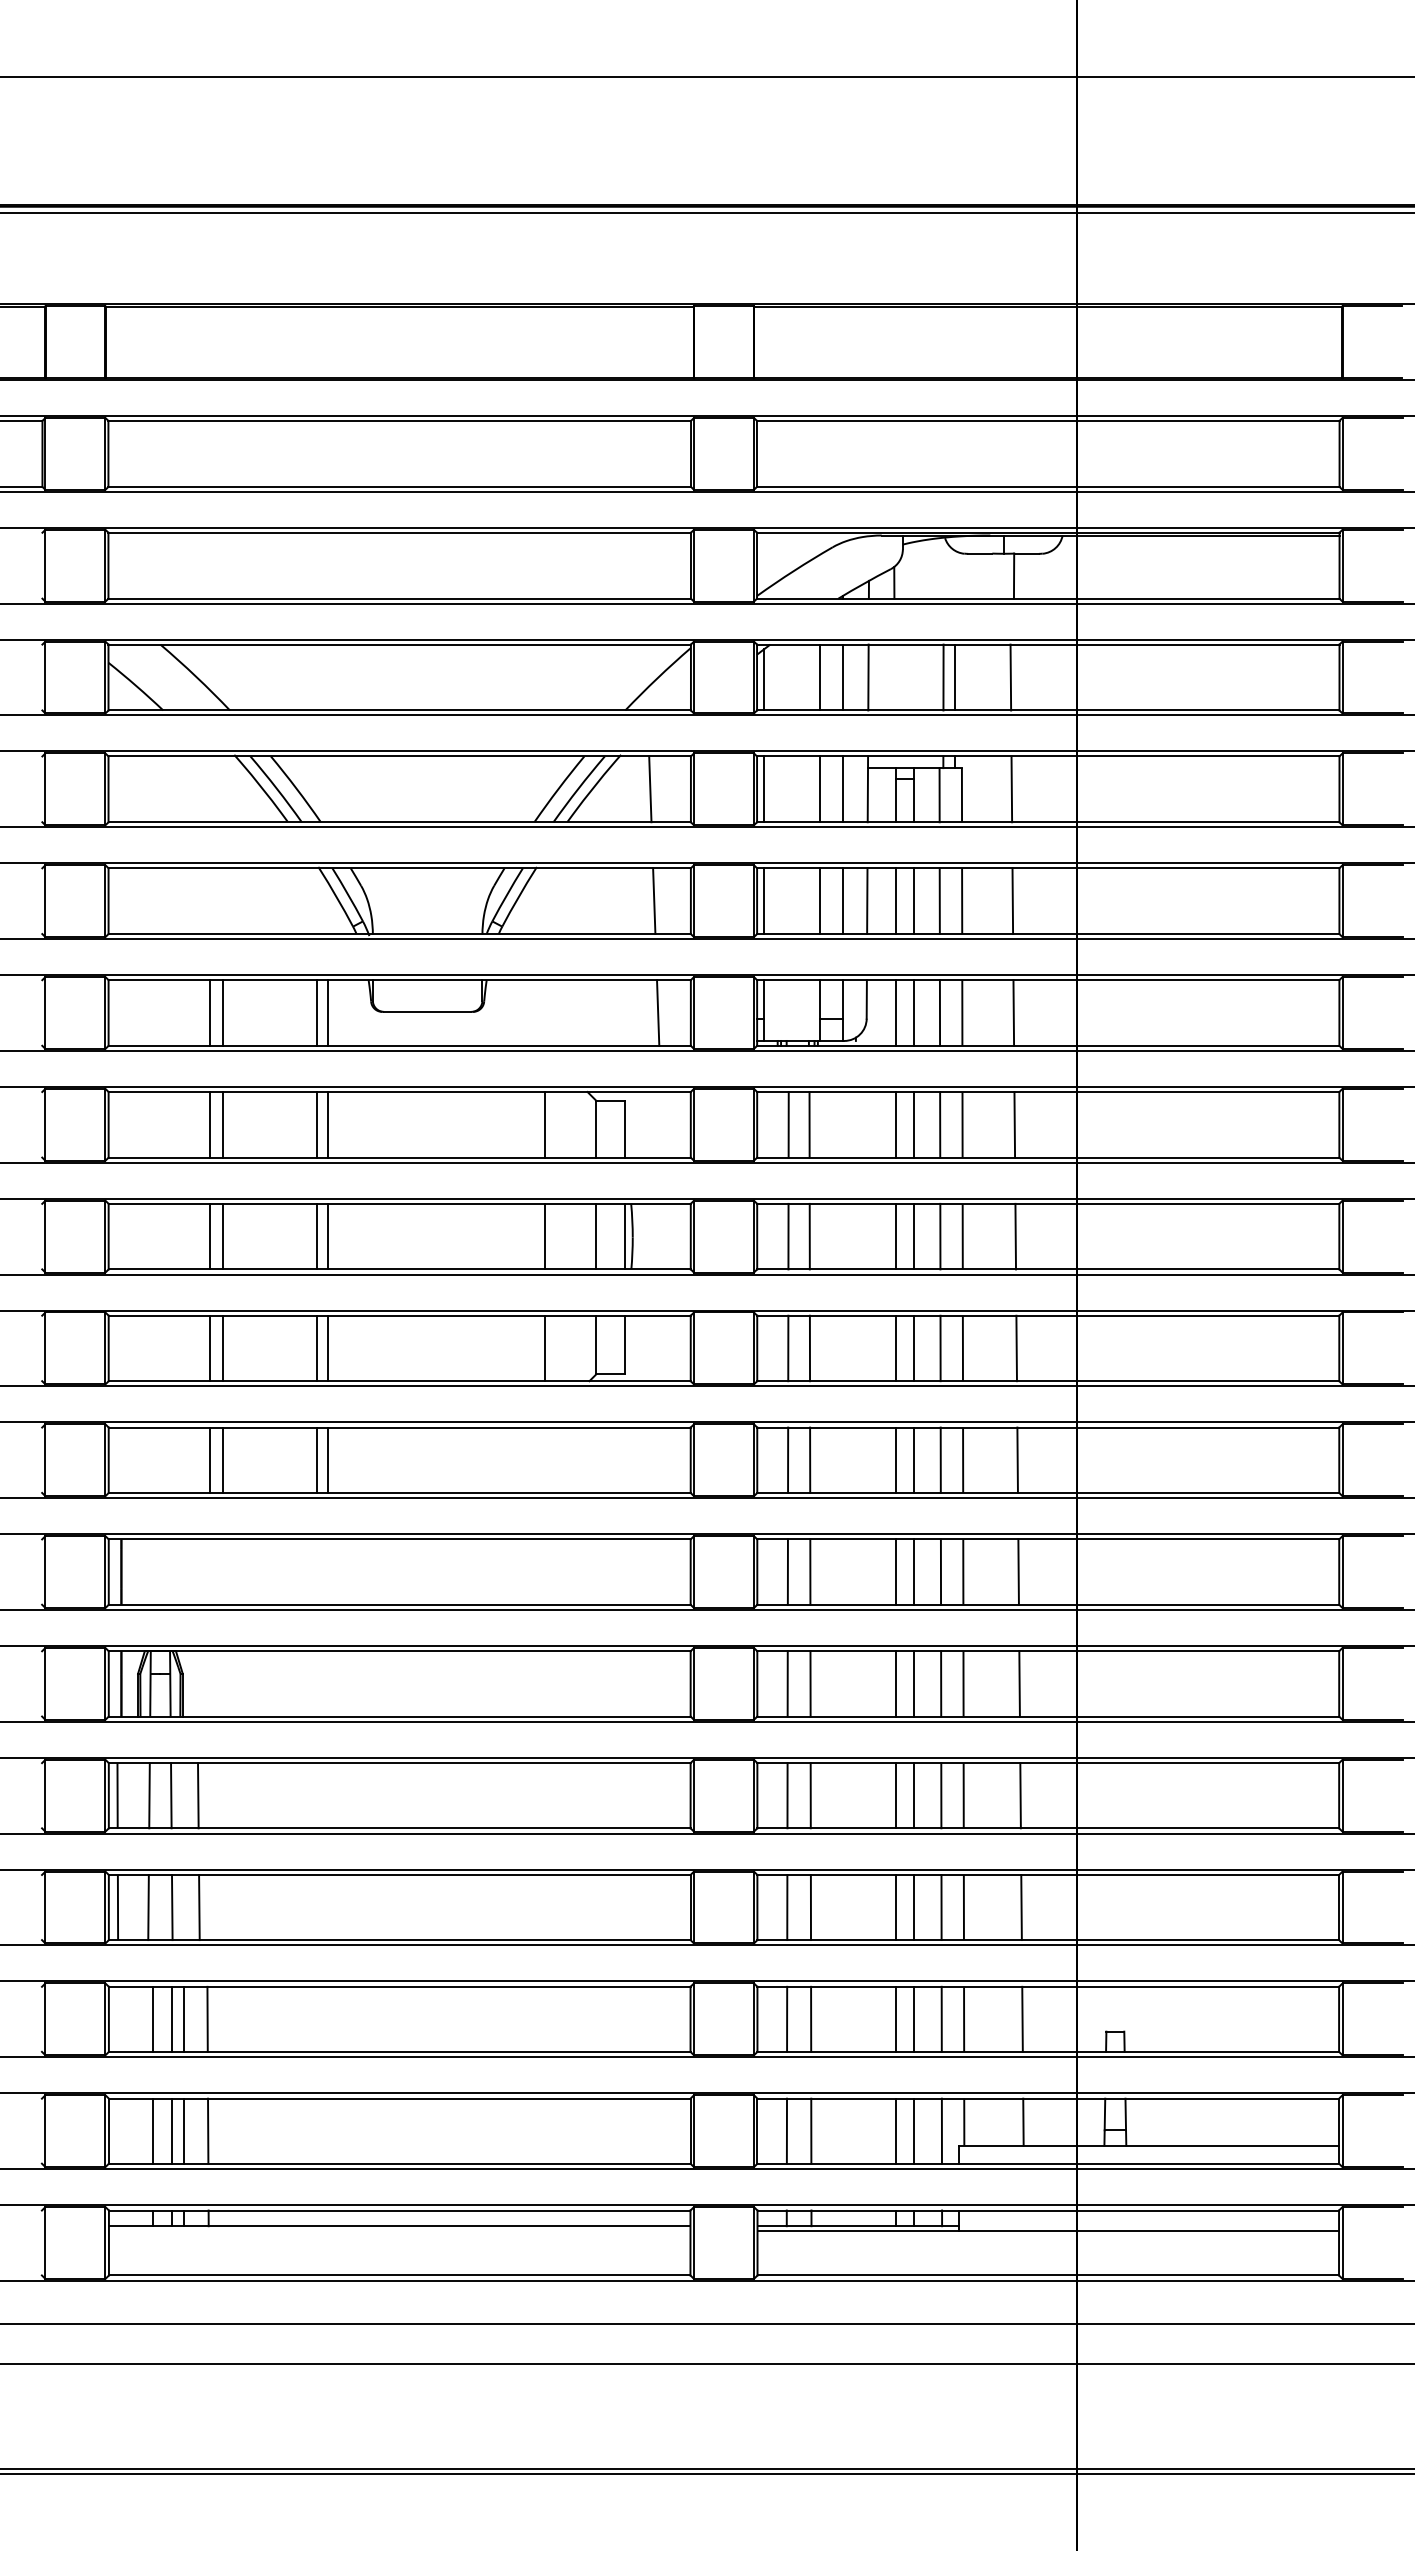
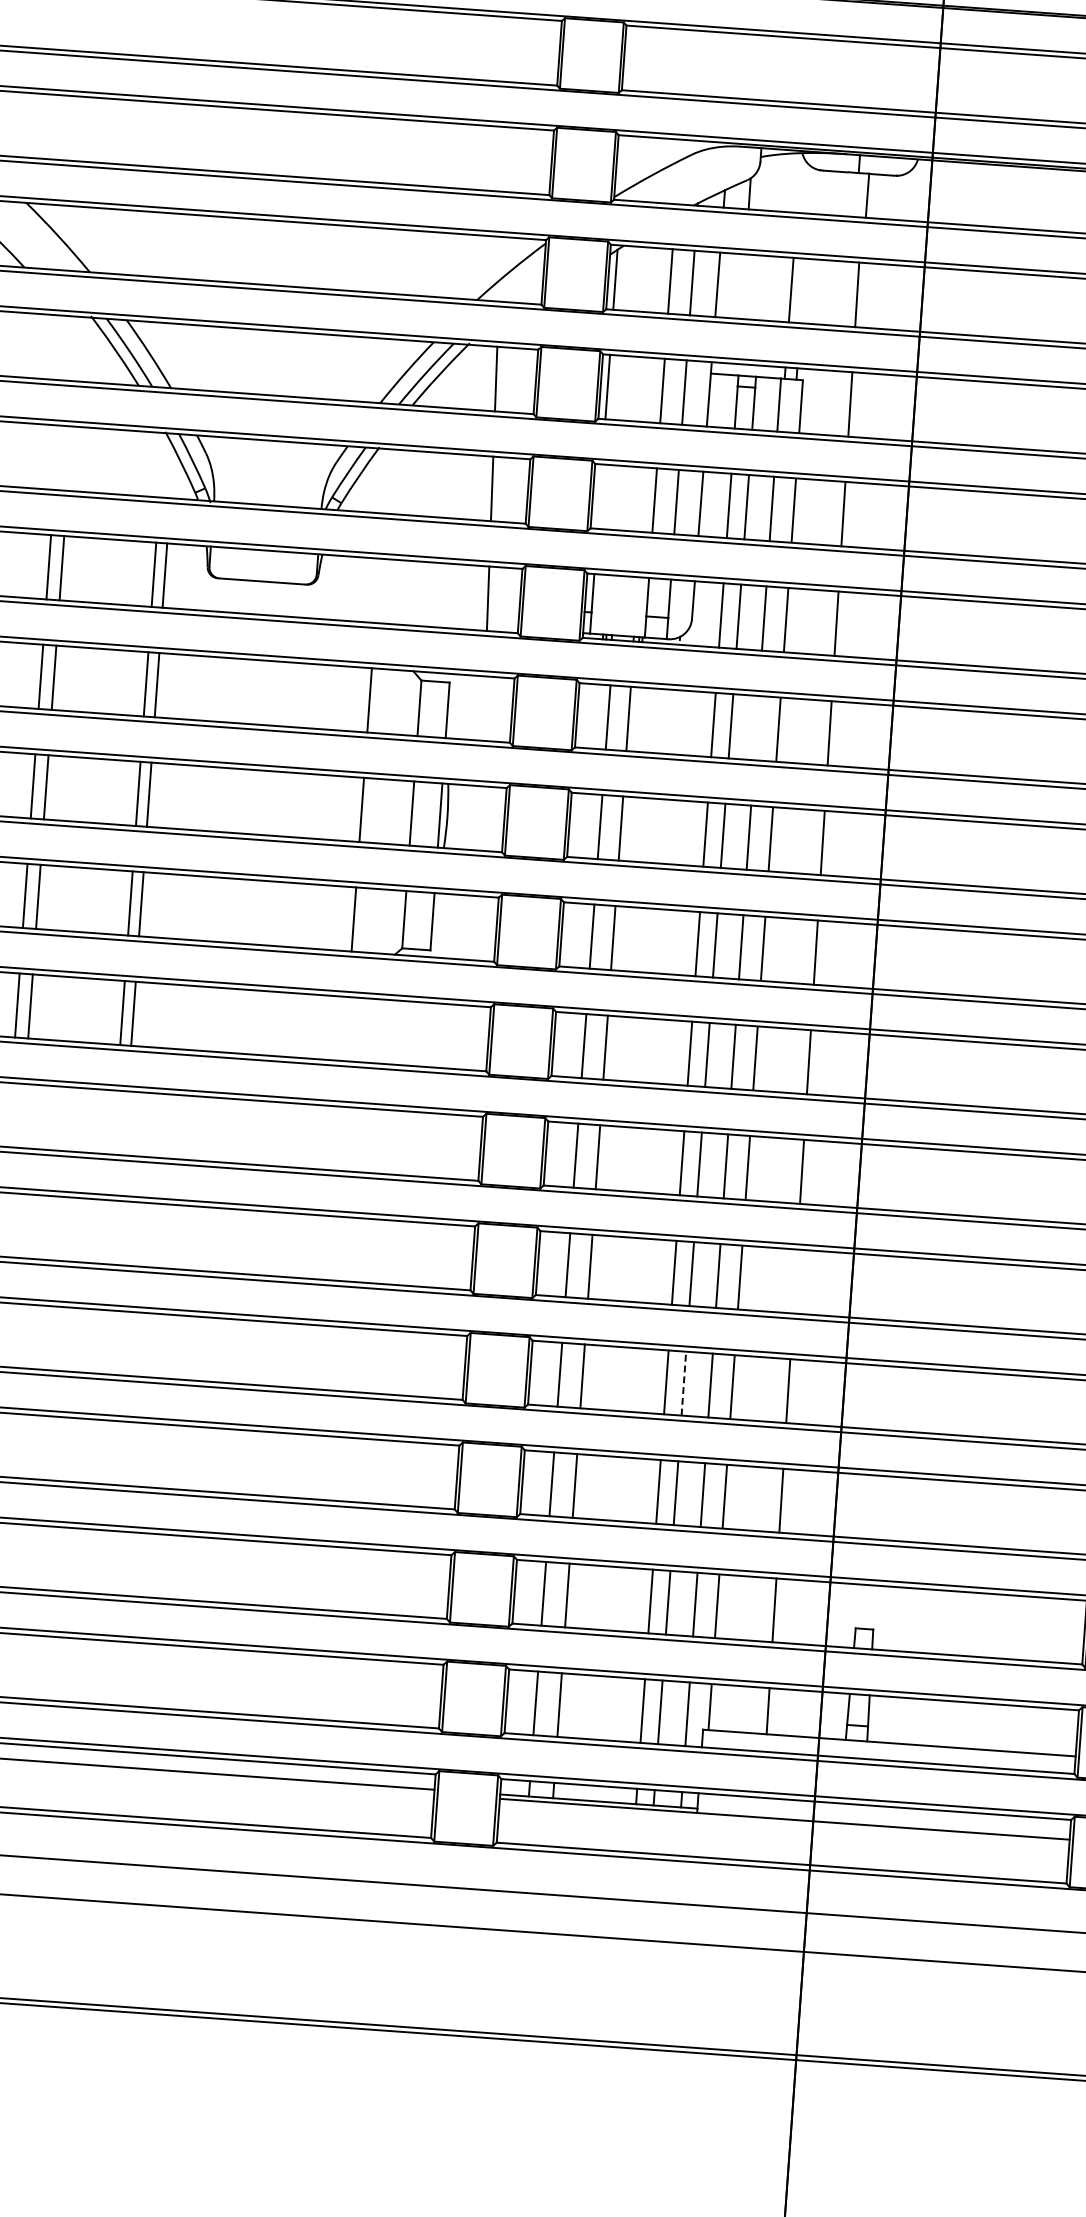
line: (955, 677) -> (802, 290), removed
line: (764, 901) -> (600, 497), removed
line: (940, 1124) -> (756, 727), removed
line: (1019, 1683) -> (795, 1281), removed
line: (914, 1795) -> (684, 1383), solid -> dashed

